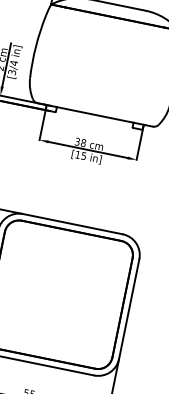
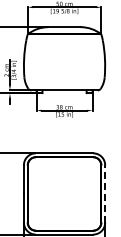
line: (129, 308) -> (105, 193), solid -> dashed

